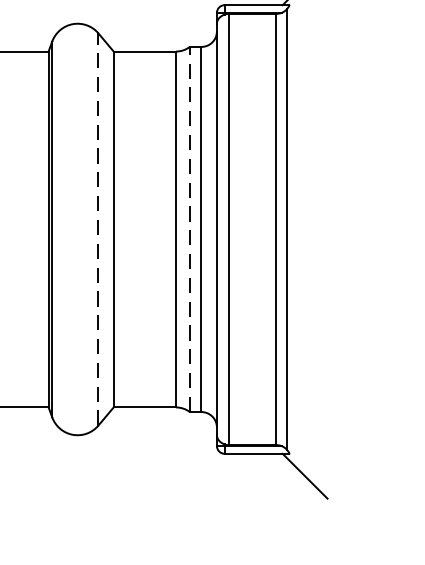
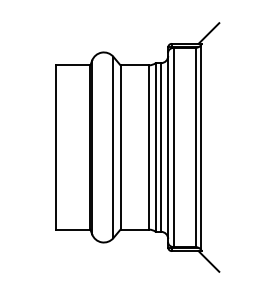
line: (98, 229) -> (113, 147), dashed -> solid
line: (189, 229) -> (155, 147), dashed -> solid

